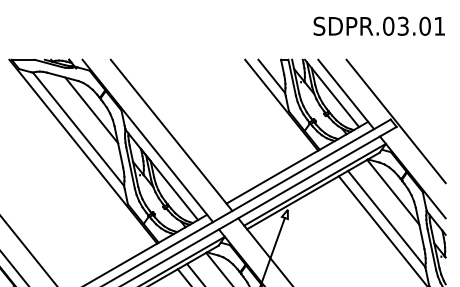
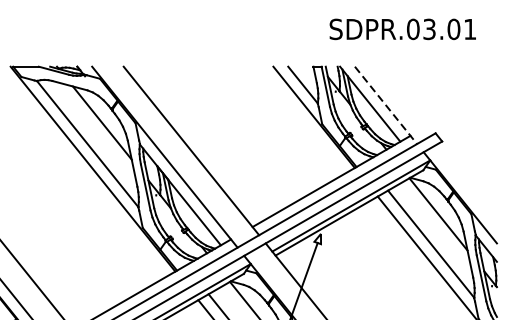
text: (378, 25) -> (401, 28), moved
line: (346, 94) -> (386, 105), solid -> dashed
line: (395, 121) -> (440, 135), removed

